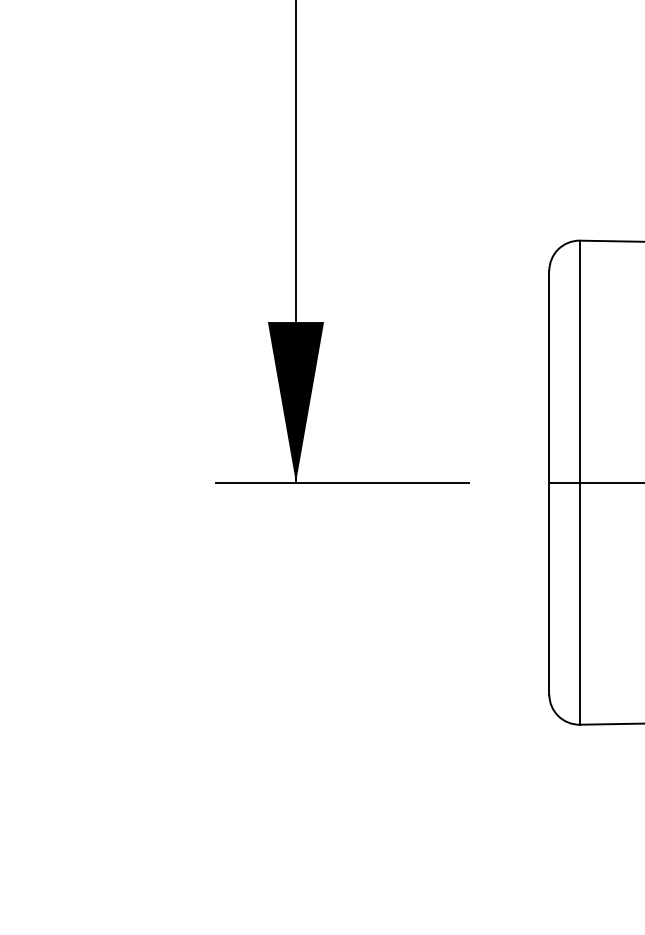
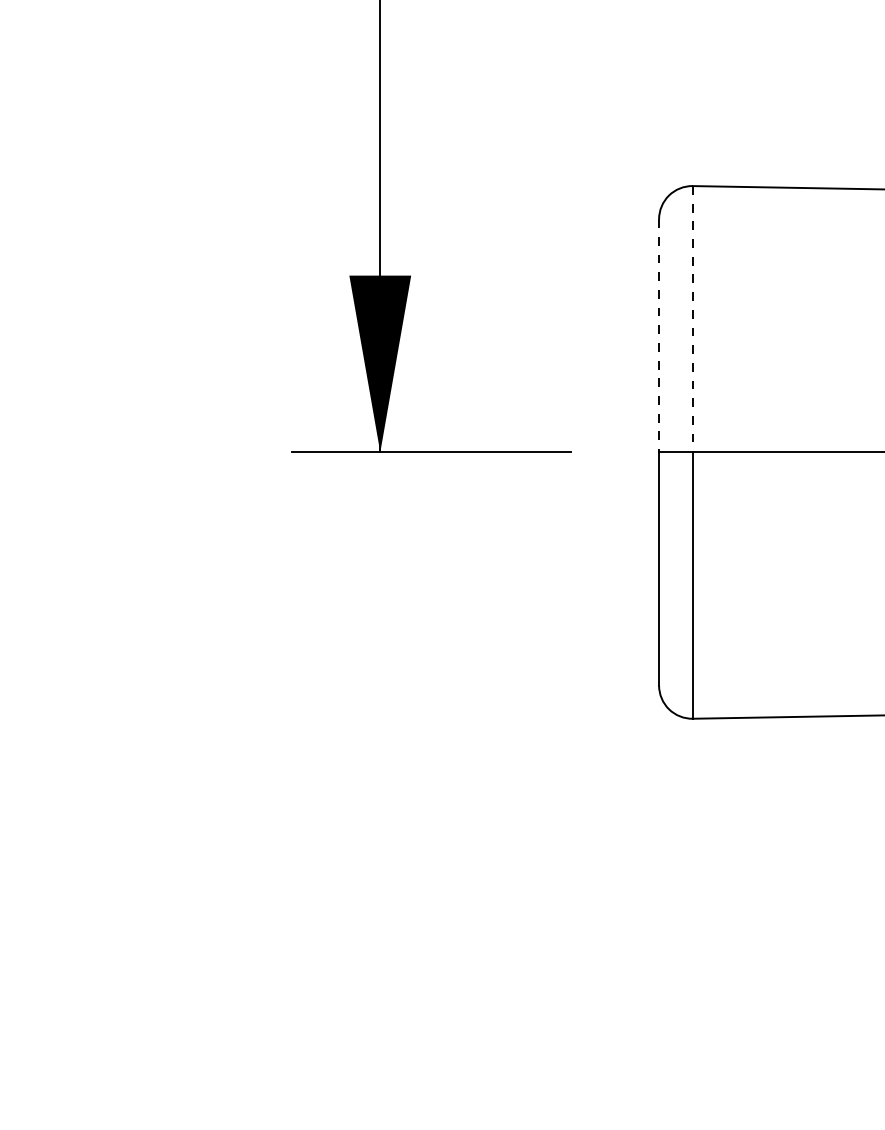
line: (579, 361) -> (692, 319), solid -> dashed
line: (549, 376) -> (659, 335), solid -> dashed

